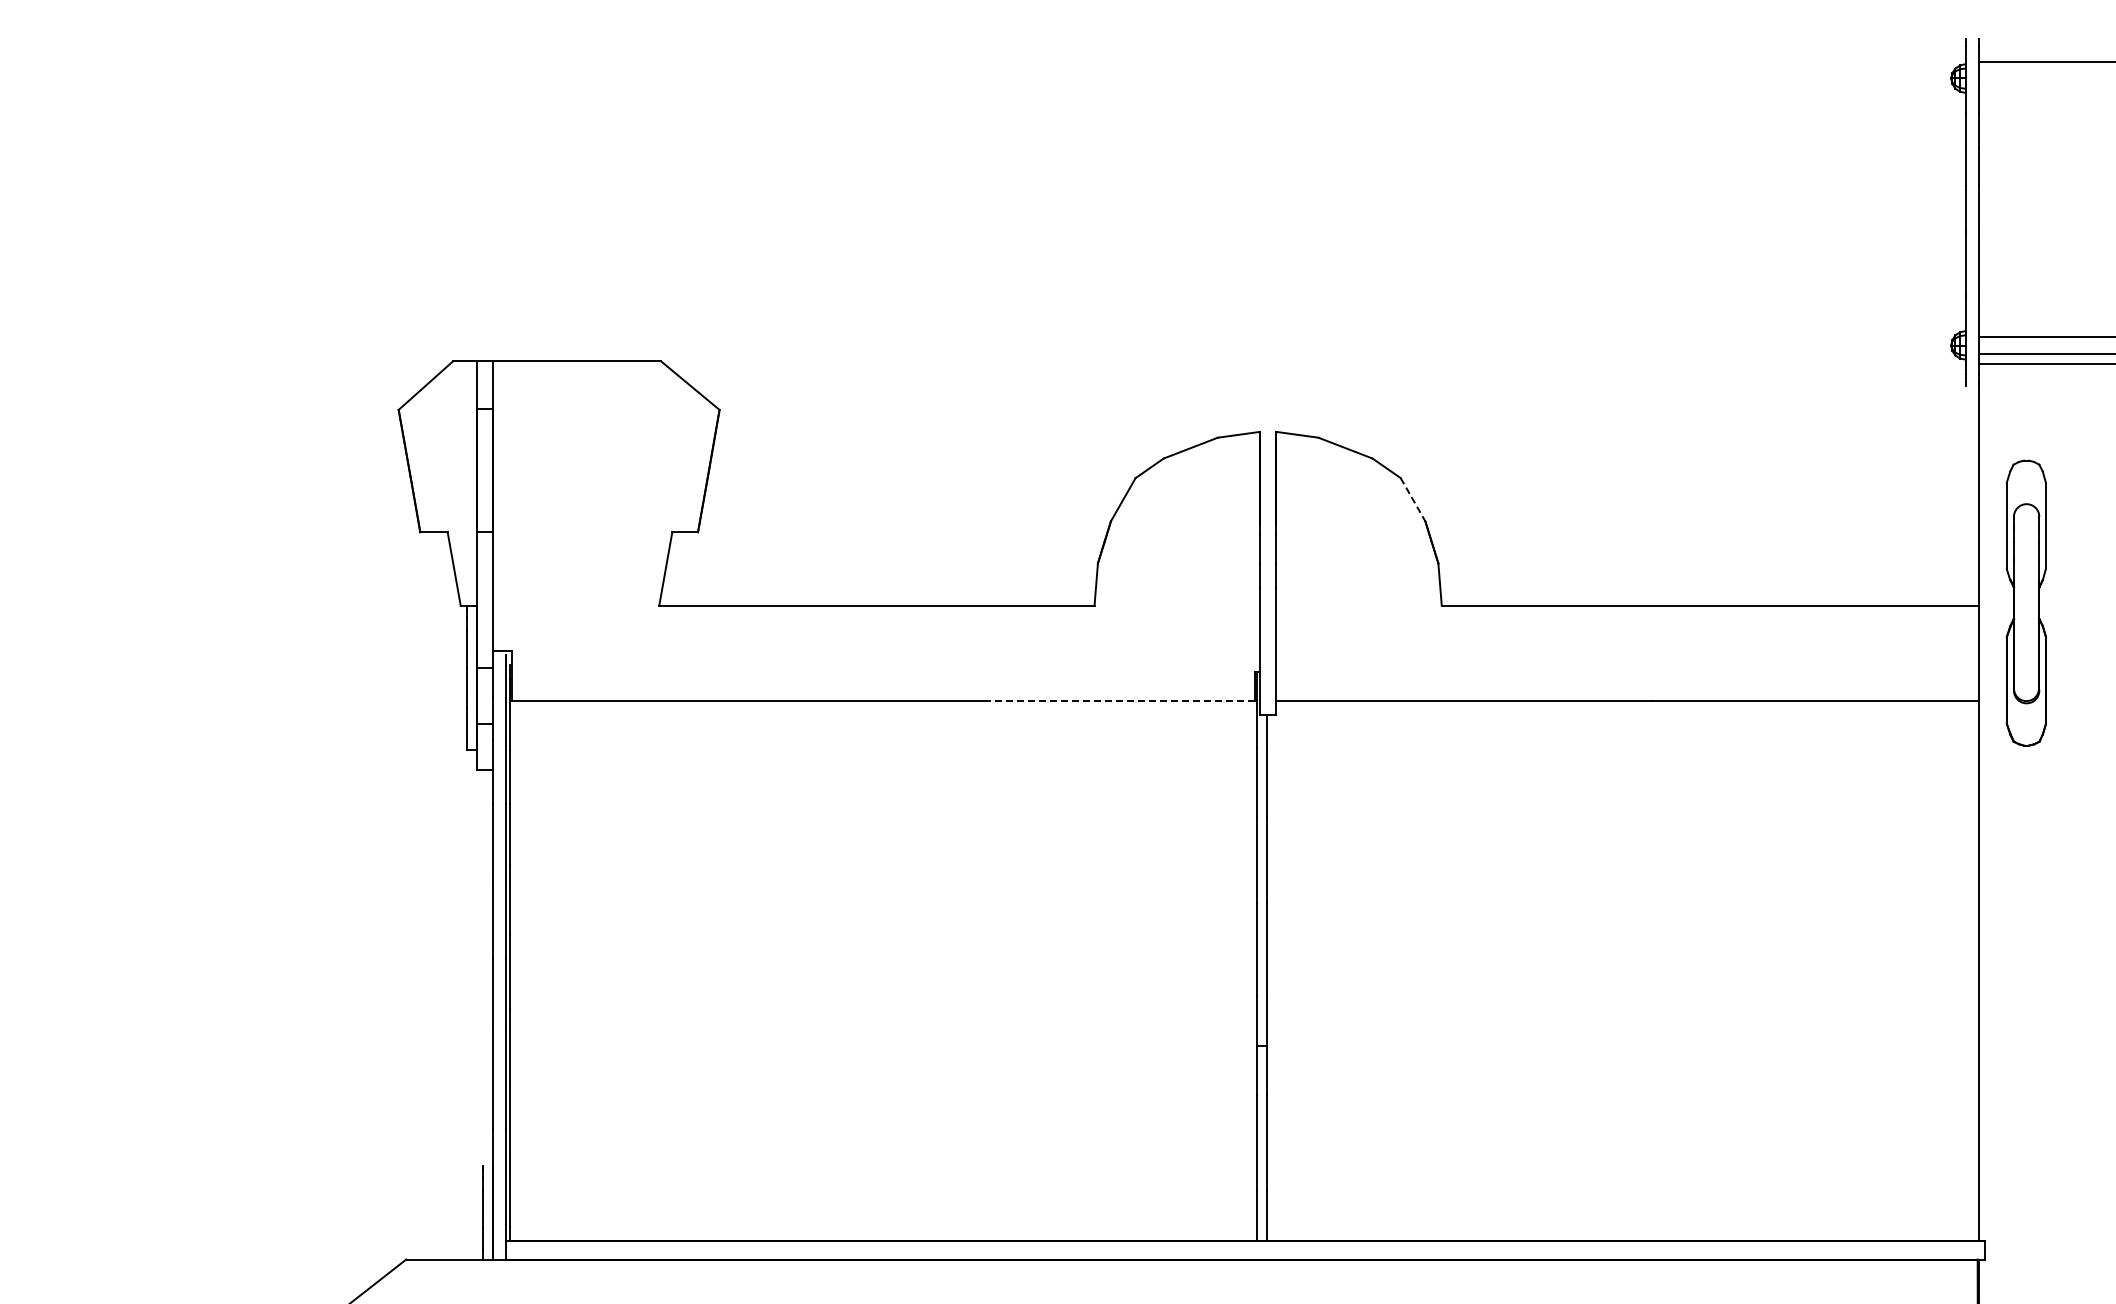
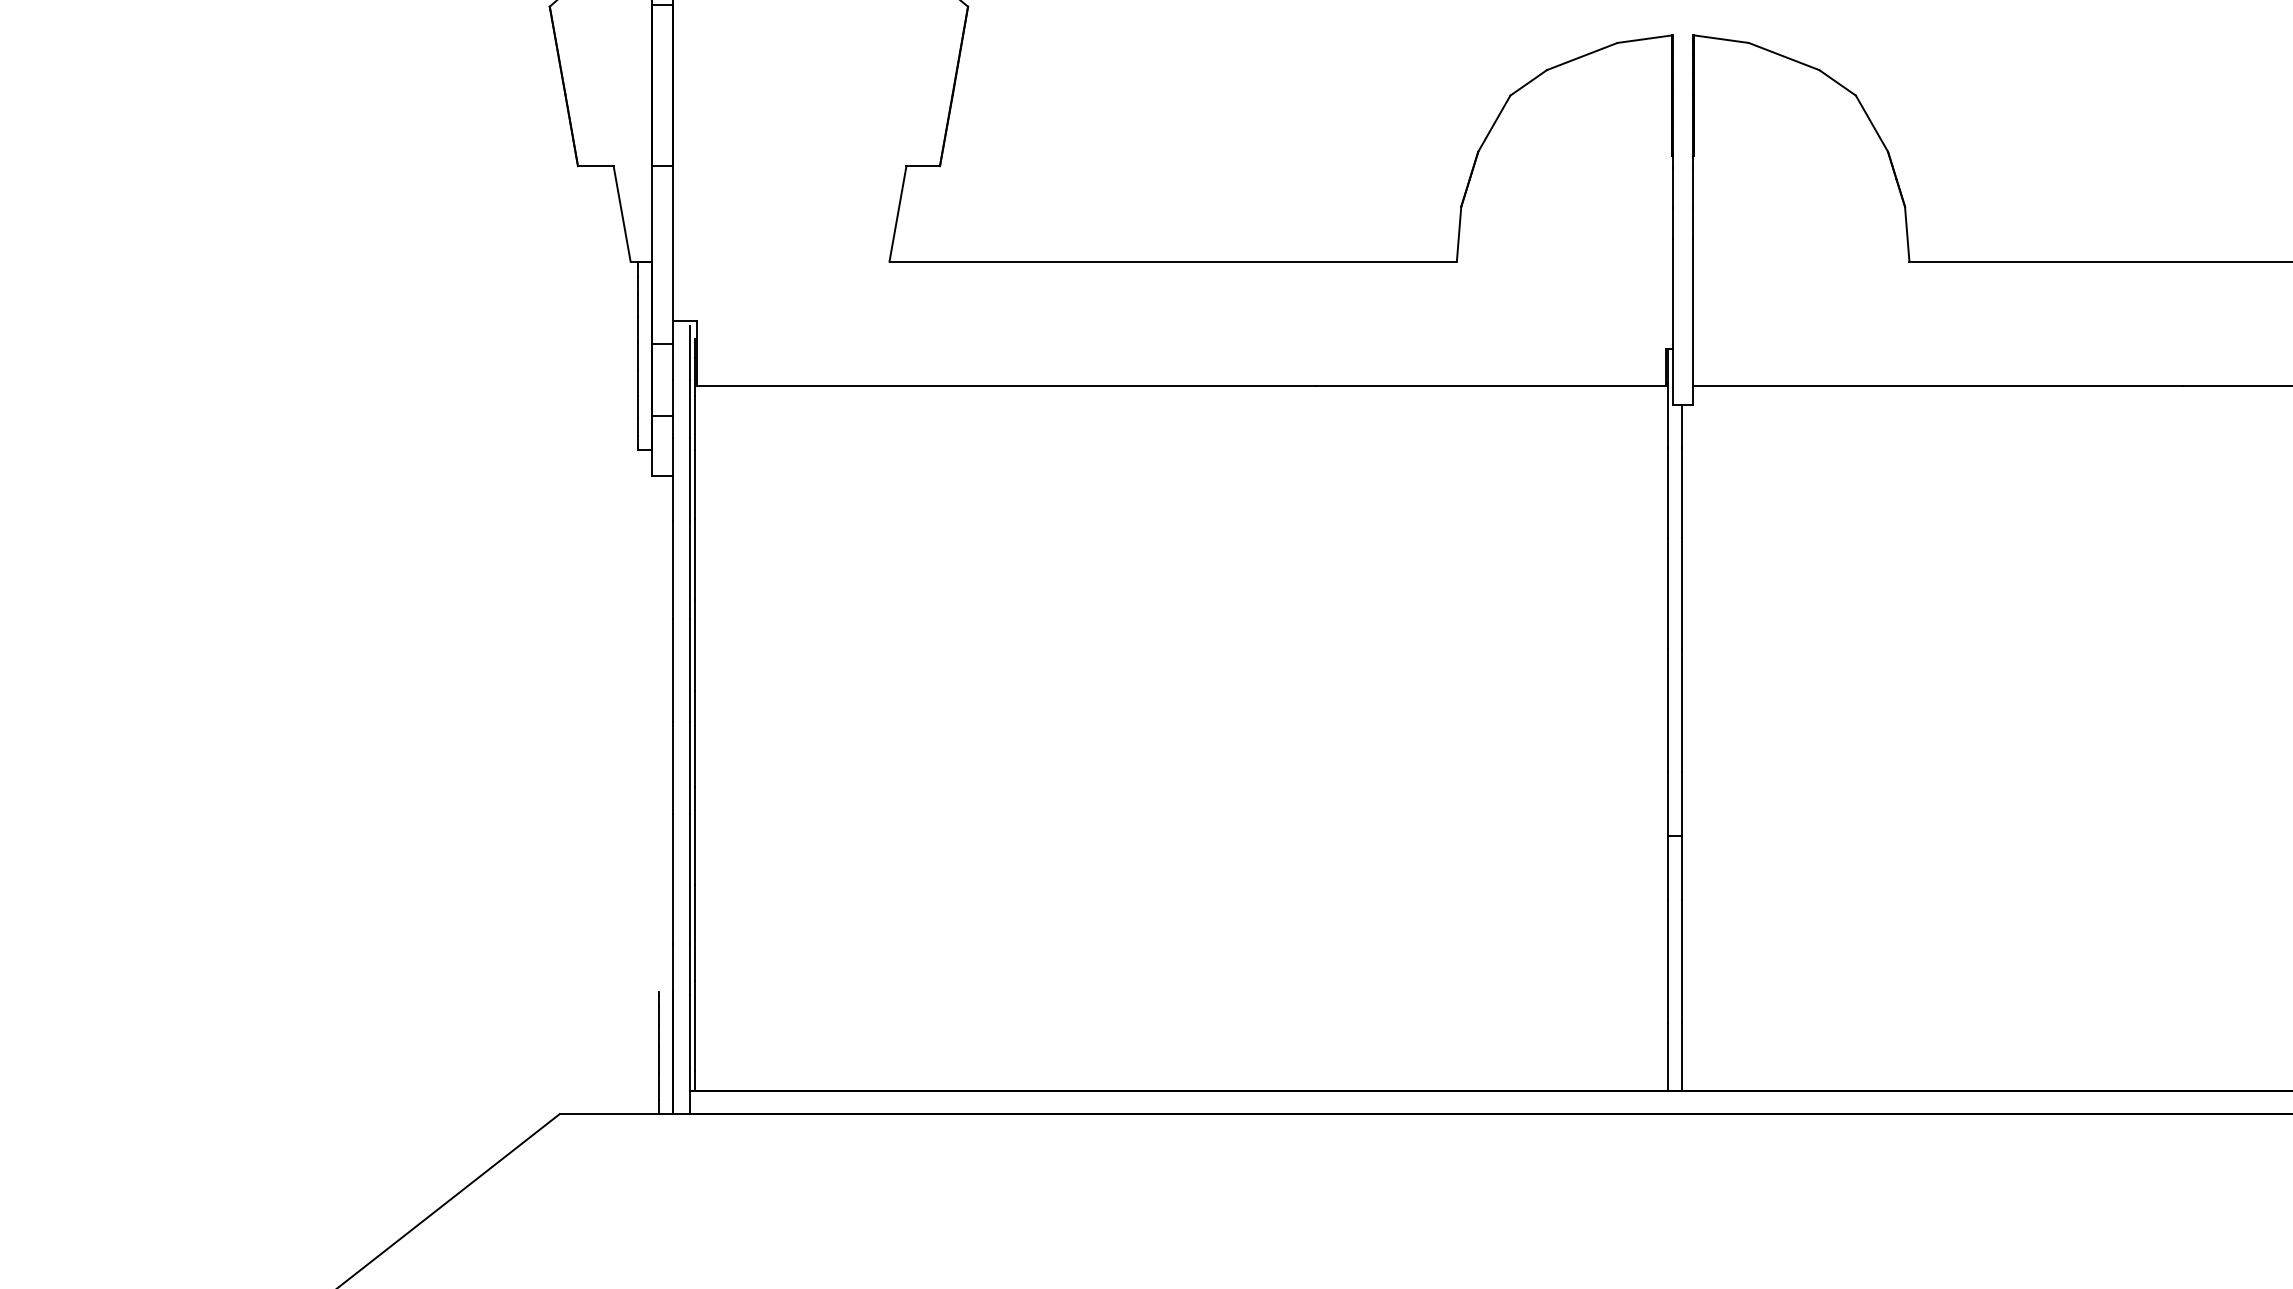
line: (1413, 499) -> (1872, 123), dashed -> solid
line: (1120, 700) -> (1490, 385), dashed -> solid

